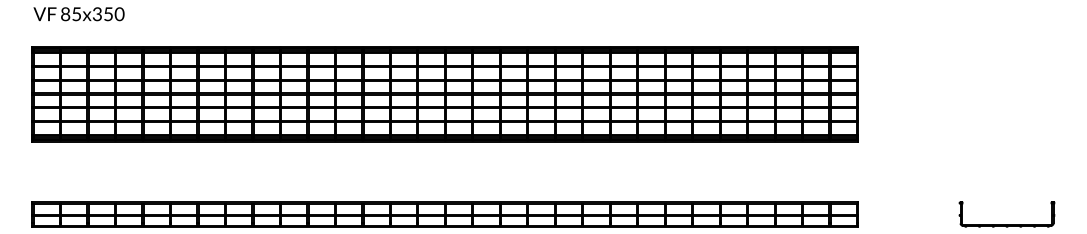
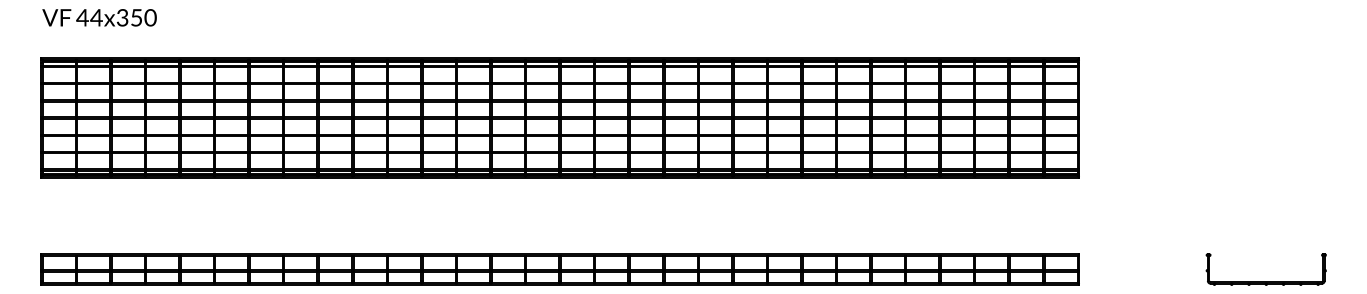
text: (71, 13) -> (89, 17), 85x350 -> 44x350

